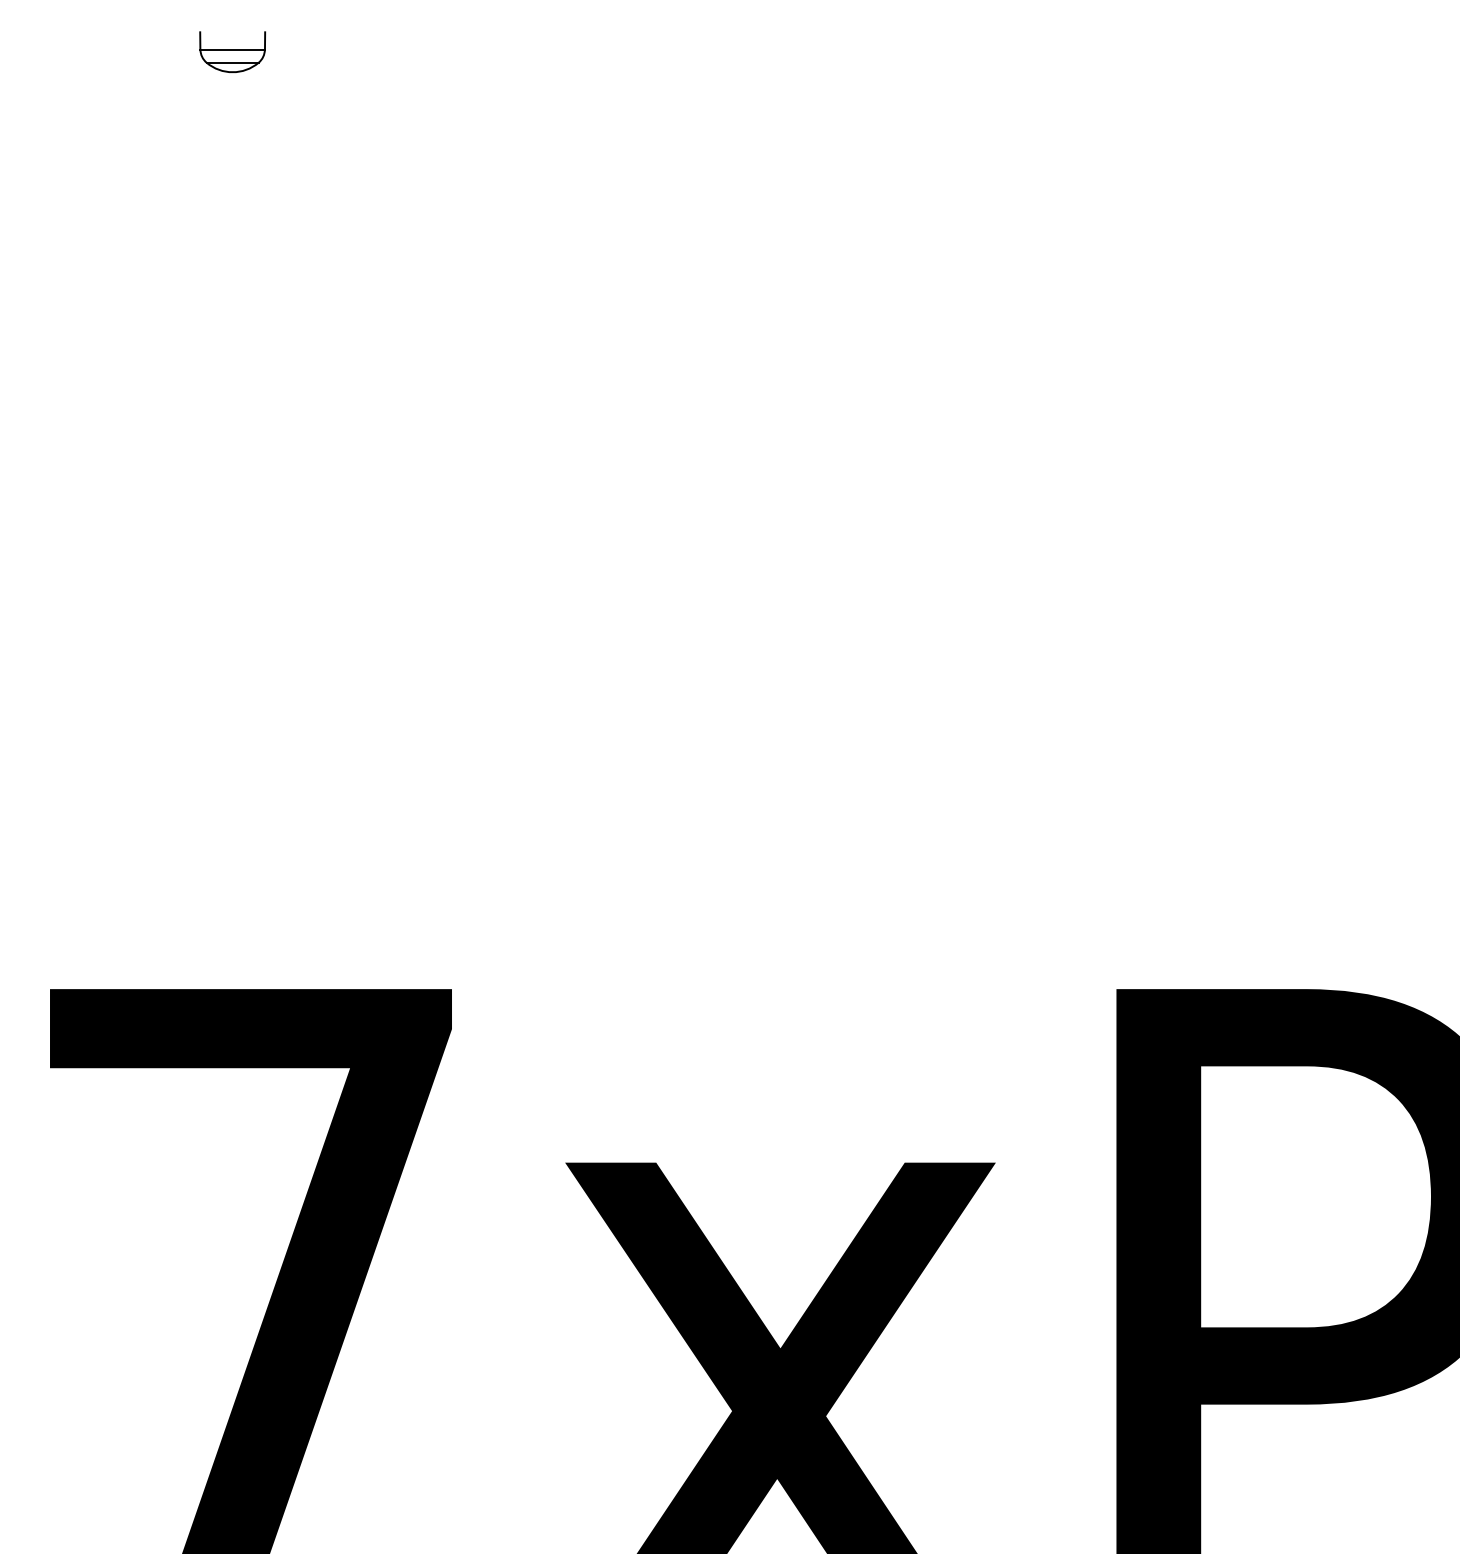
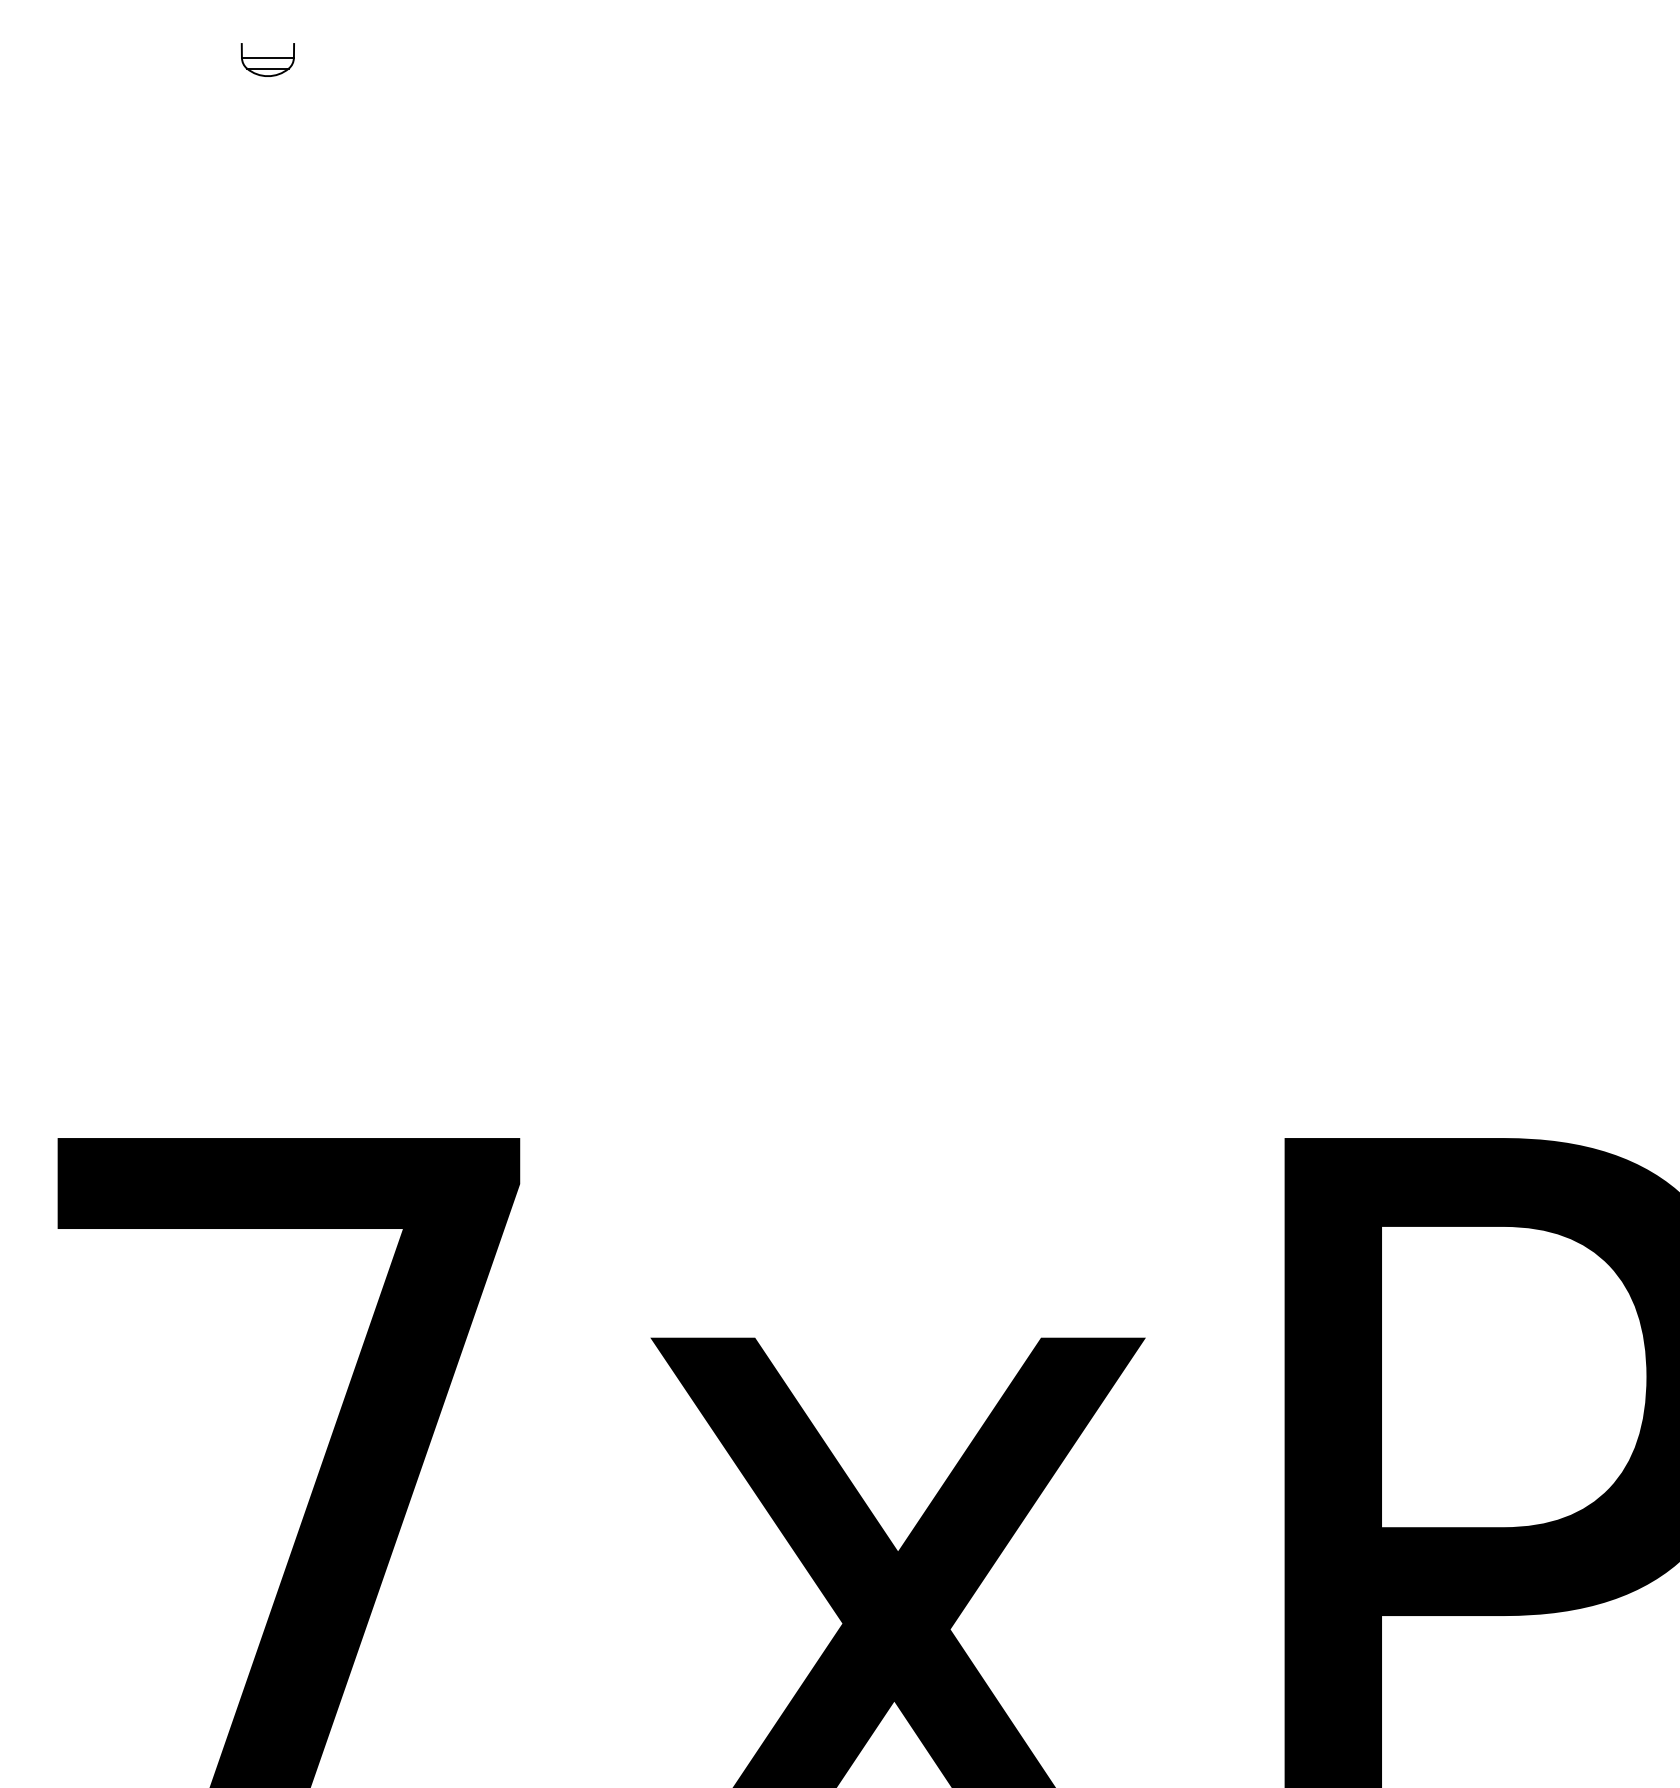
part: (232, 51) -> (267, 59), size x0.7

